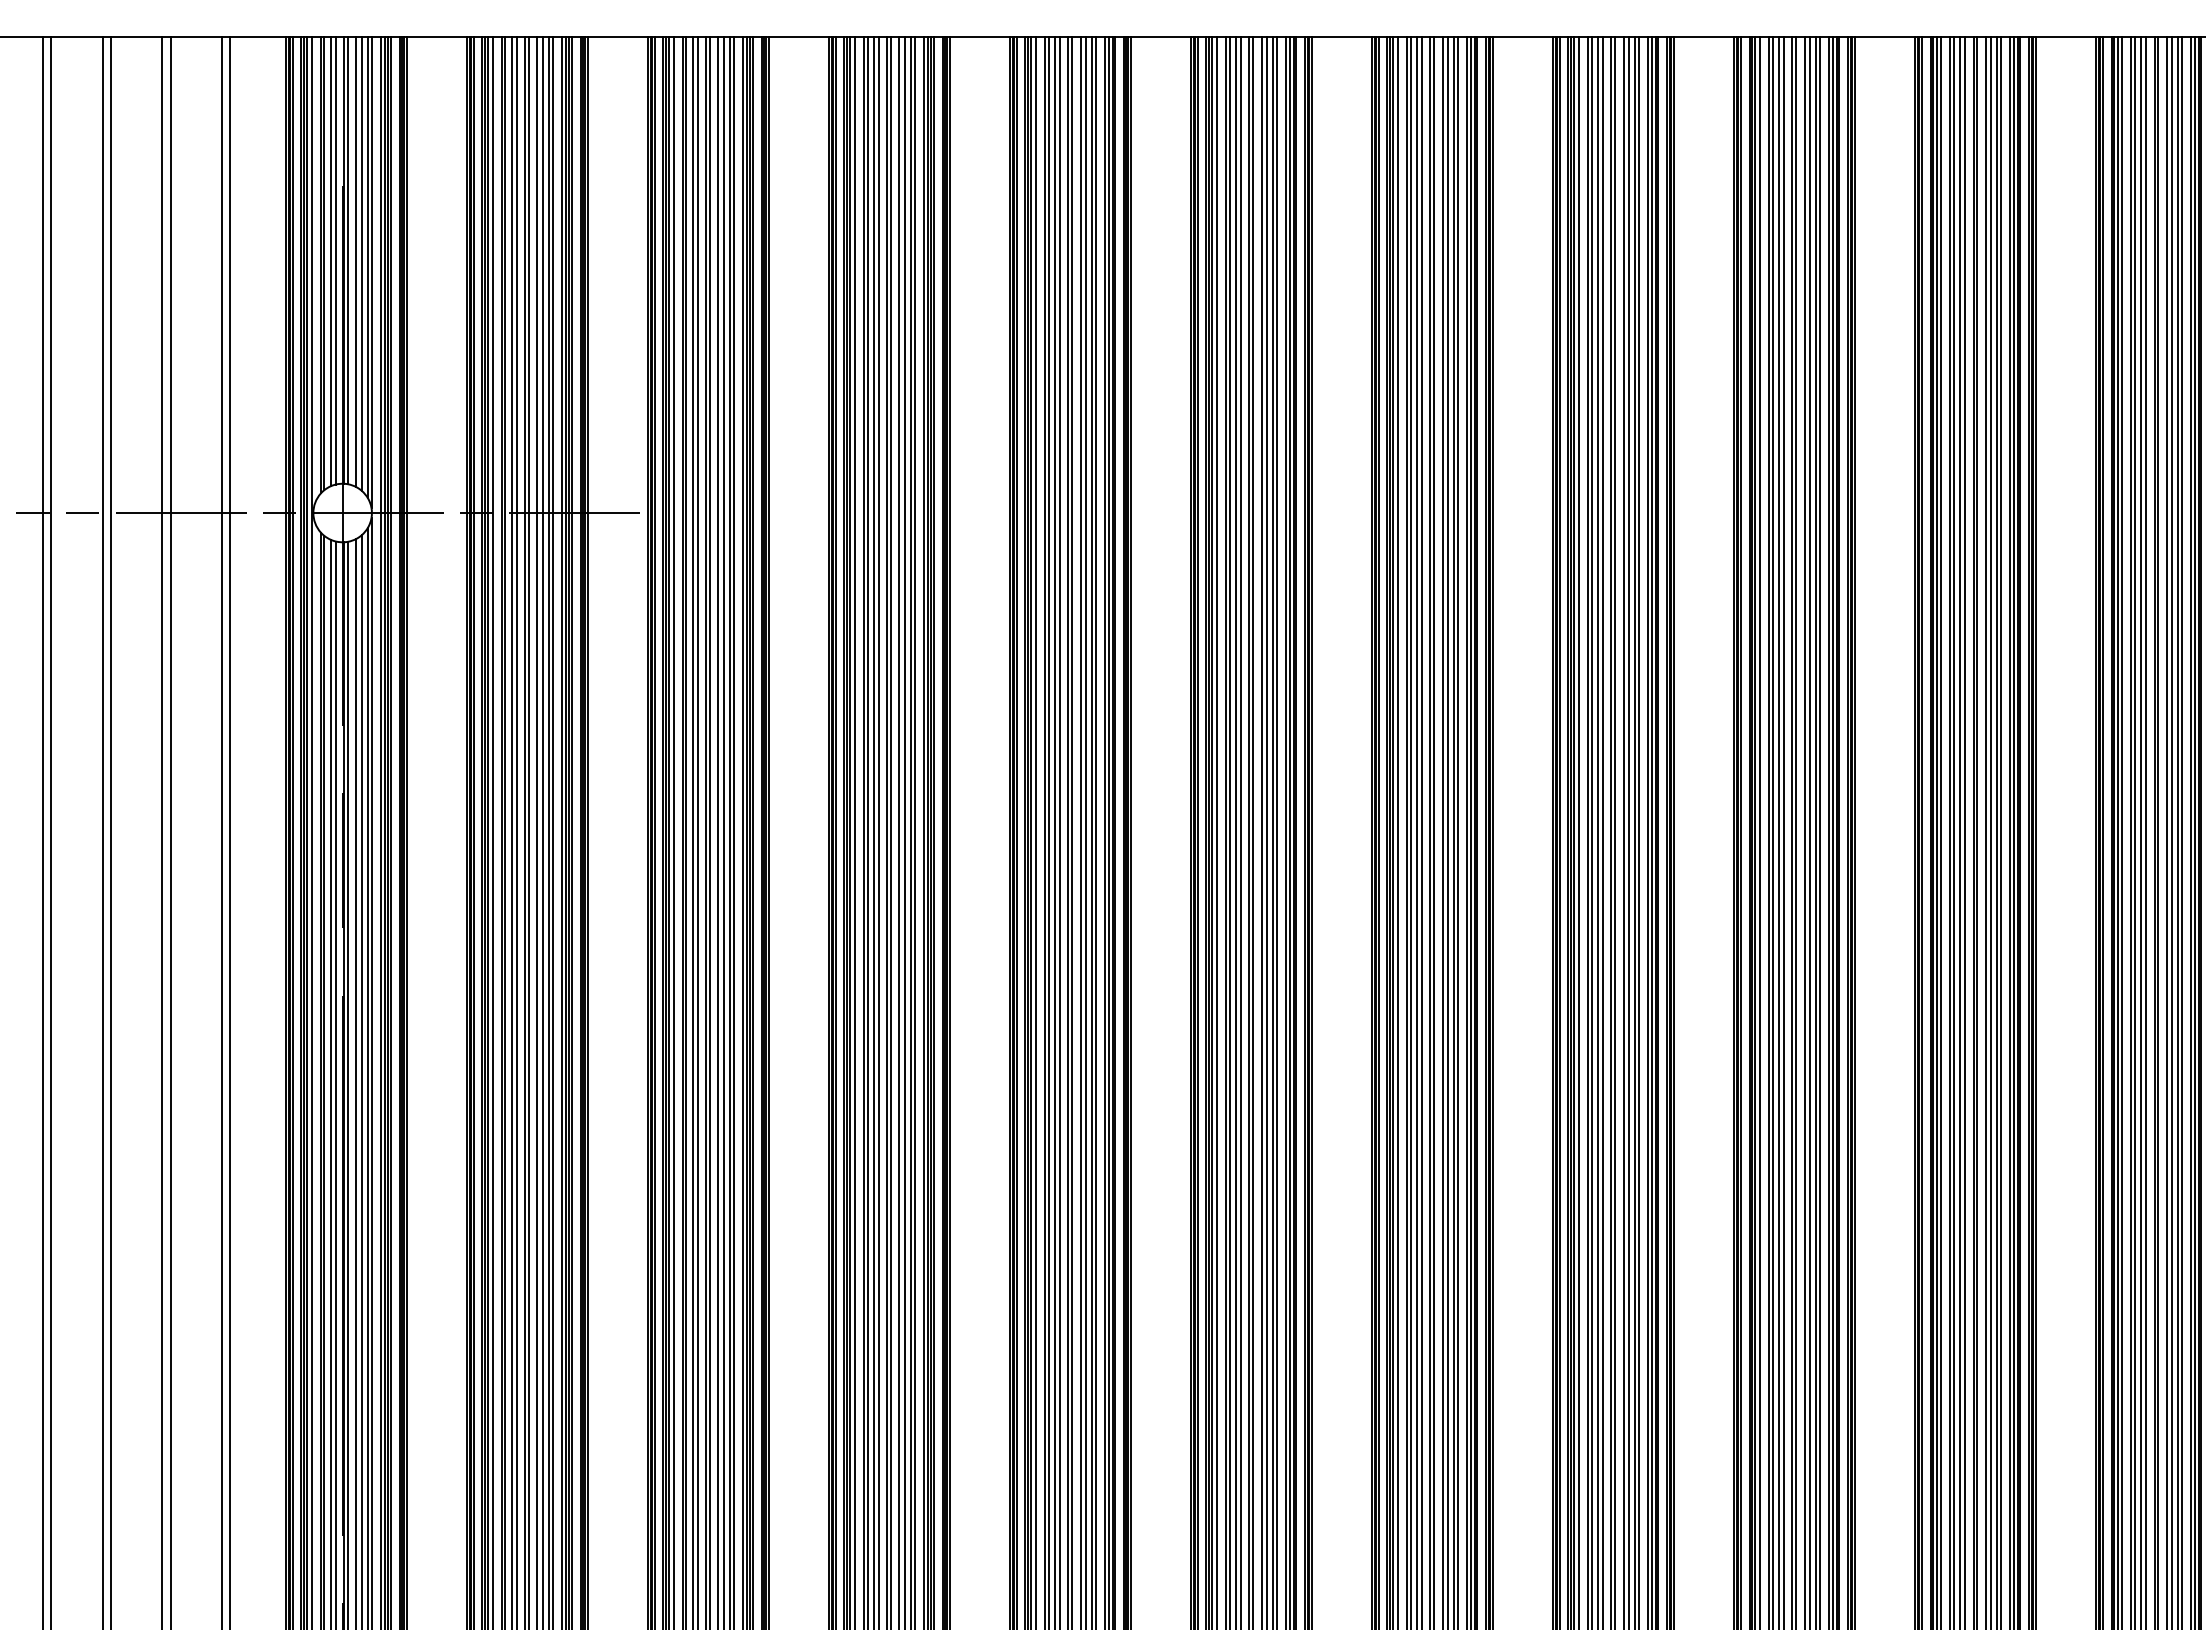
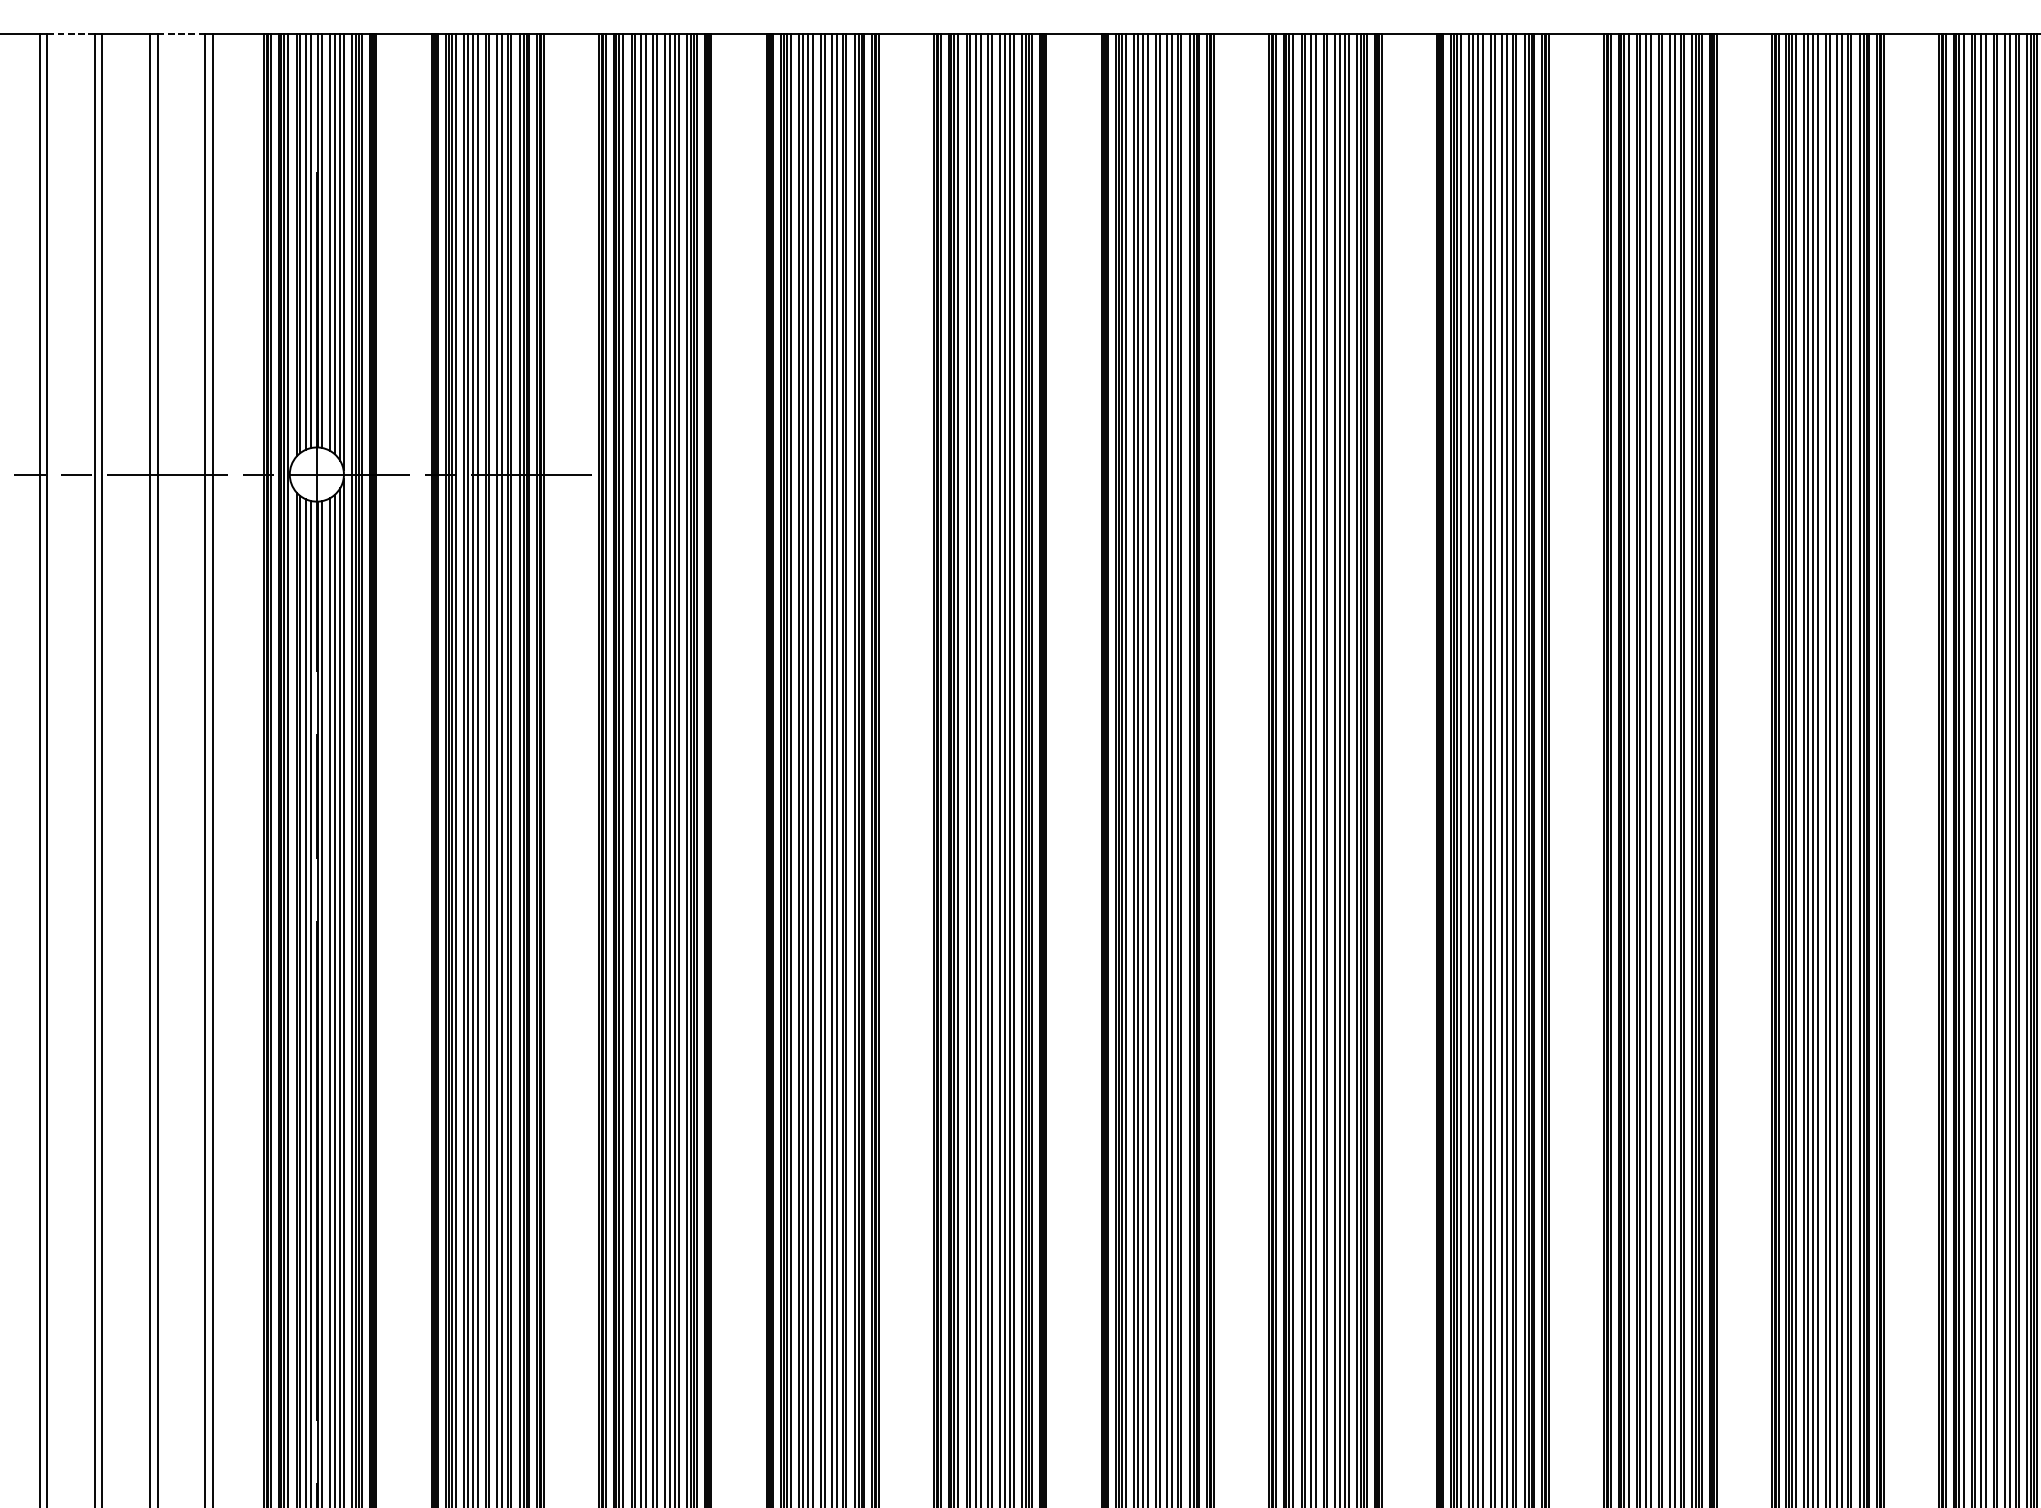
line: (77, 36) -> (71, 33), solid -> dashed
line: (196, 36) -> (181, 33), solid -> dashed

